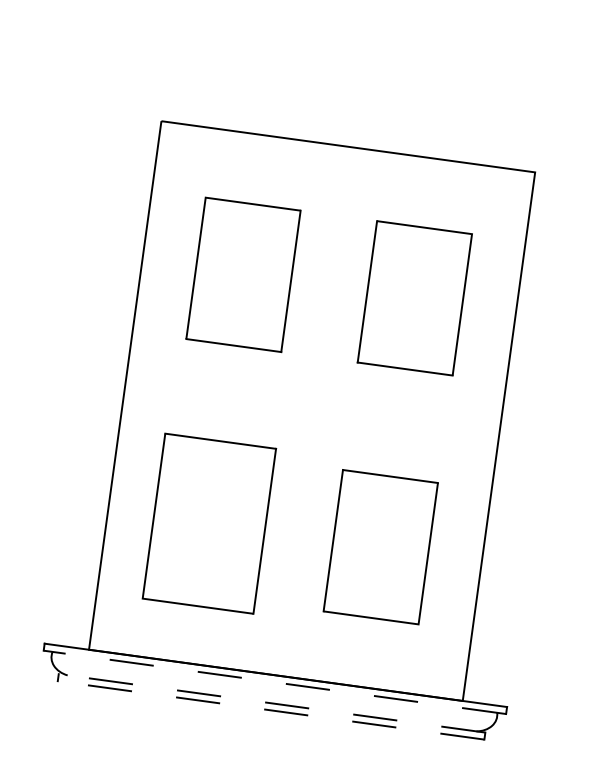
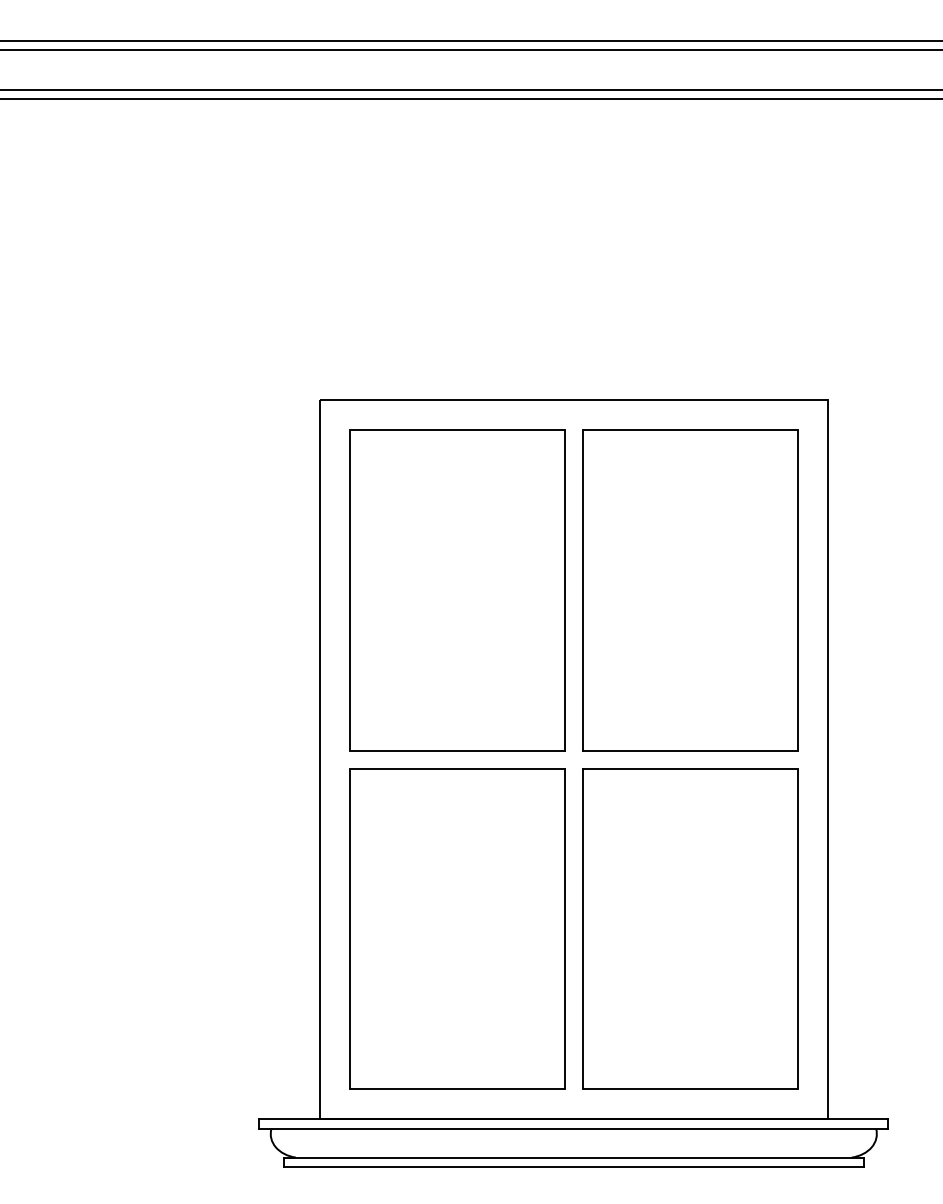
part: (243, 274) -> (457, 590), size x1.67
part: (414, 298) -> (690, 590), size x1.67
part: (209, 523) -> (457, 928), size x1.43
part: (380, 546) -> (690, 928), size x1.67
line: (274, 682) -> (573, 1128), dashed -> solid
line: (271, 703) -> (573, 1157), dashed -> solid
line: (270, 710) -> (573, 1167), dashed -> solid

